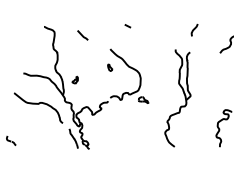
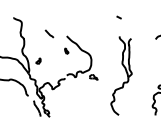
line: (127, 26) -> (118, 17), moved
curve: (194, 29) -> (134, 20), removed
line: (82, 35) -> (49, 33), moved

